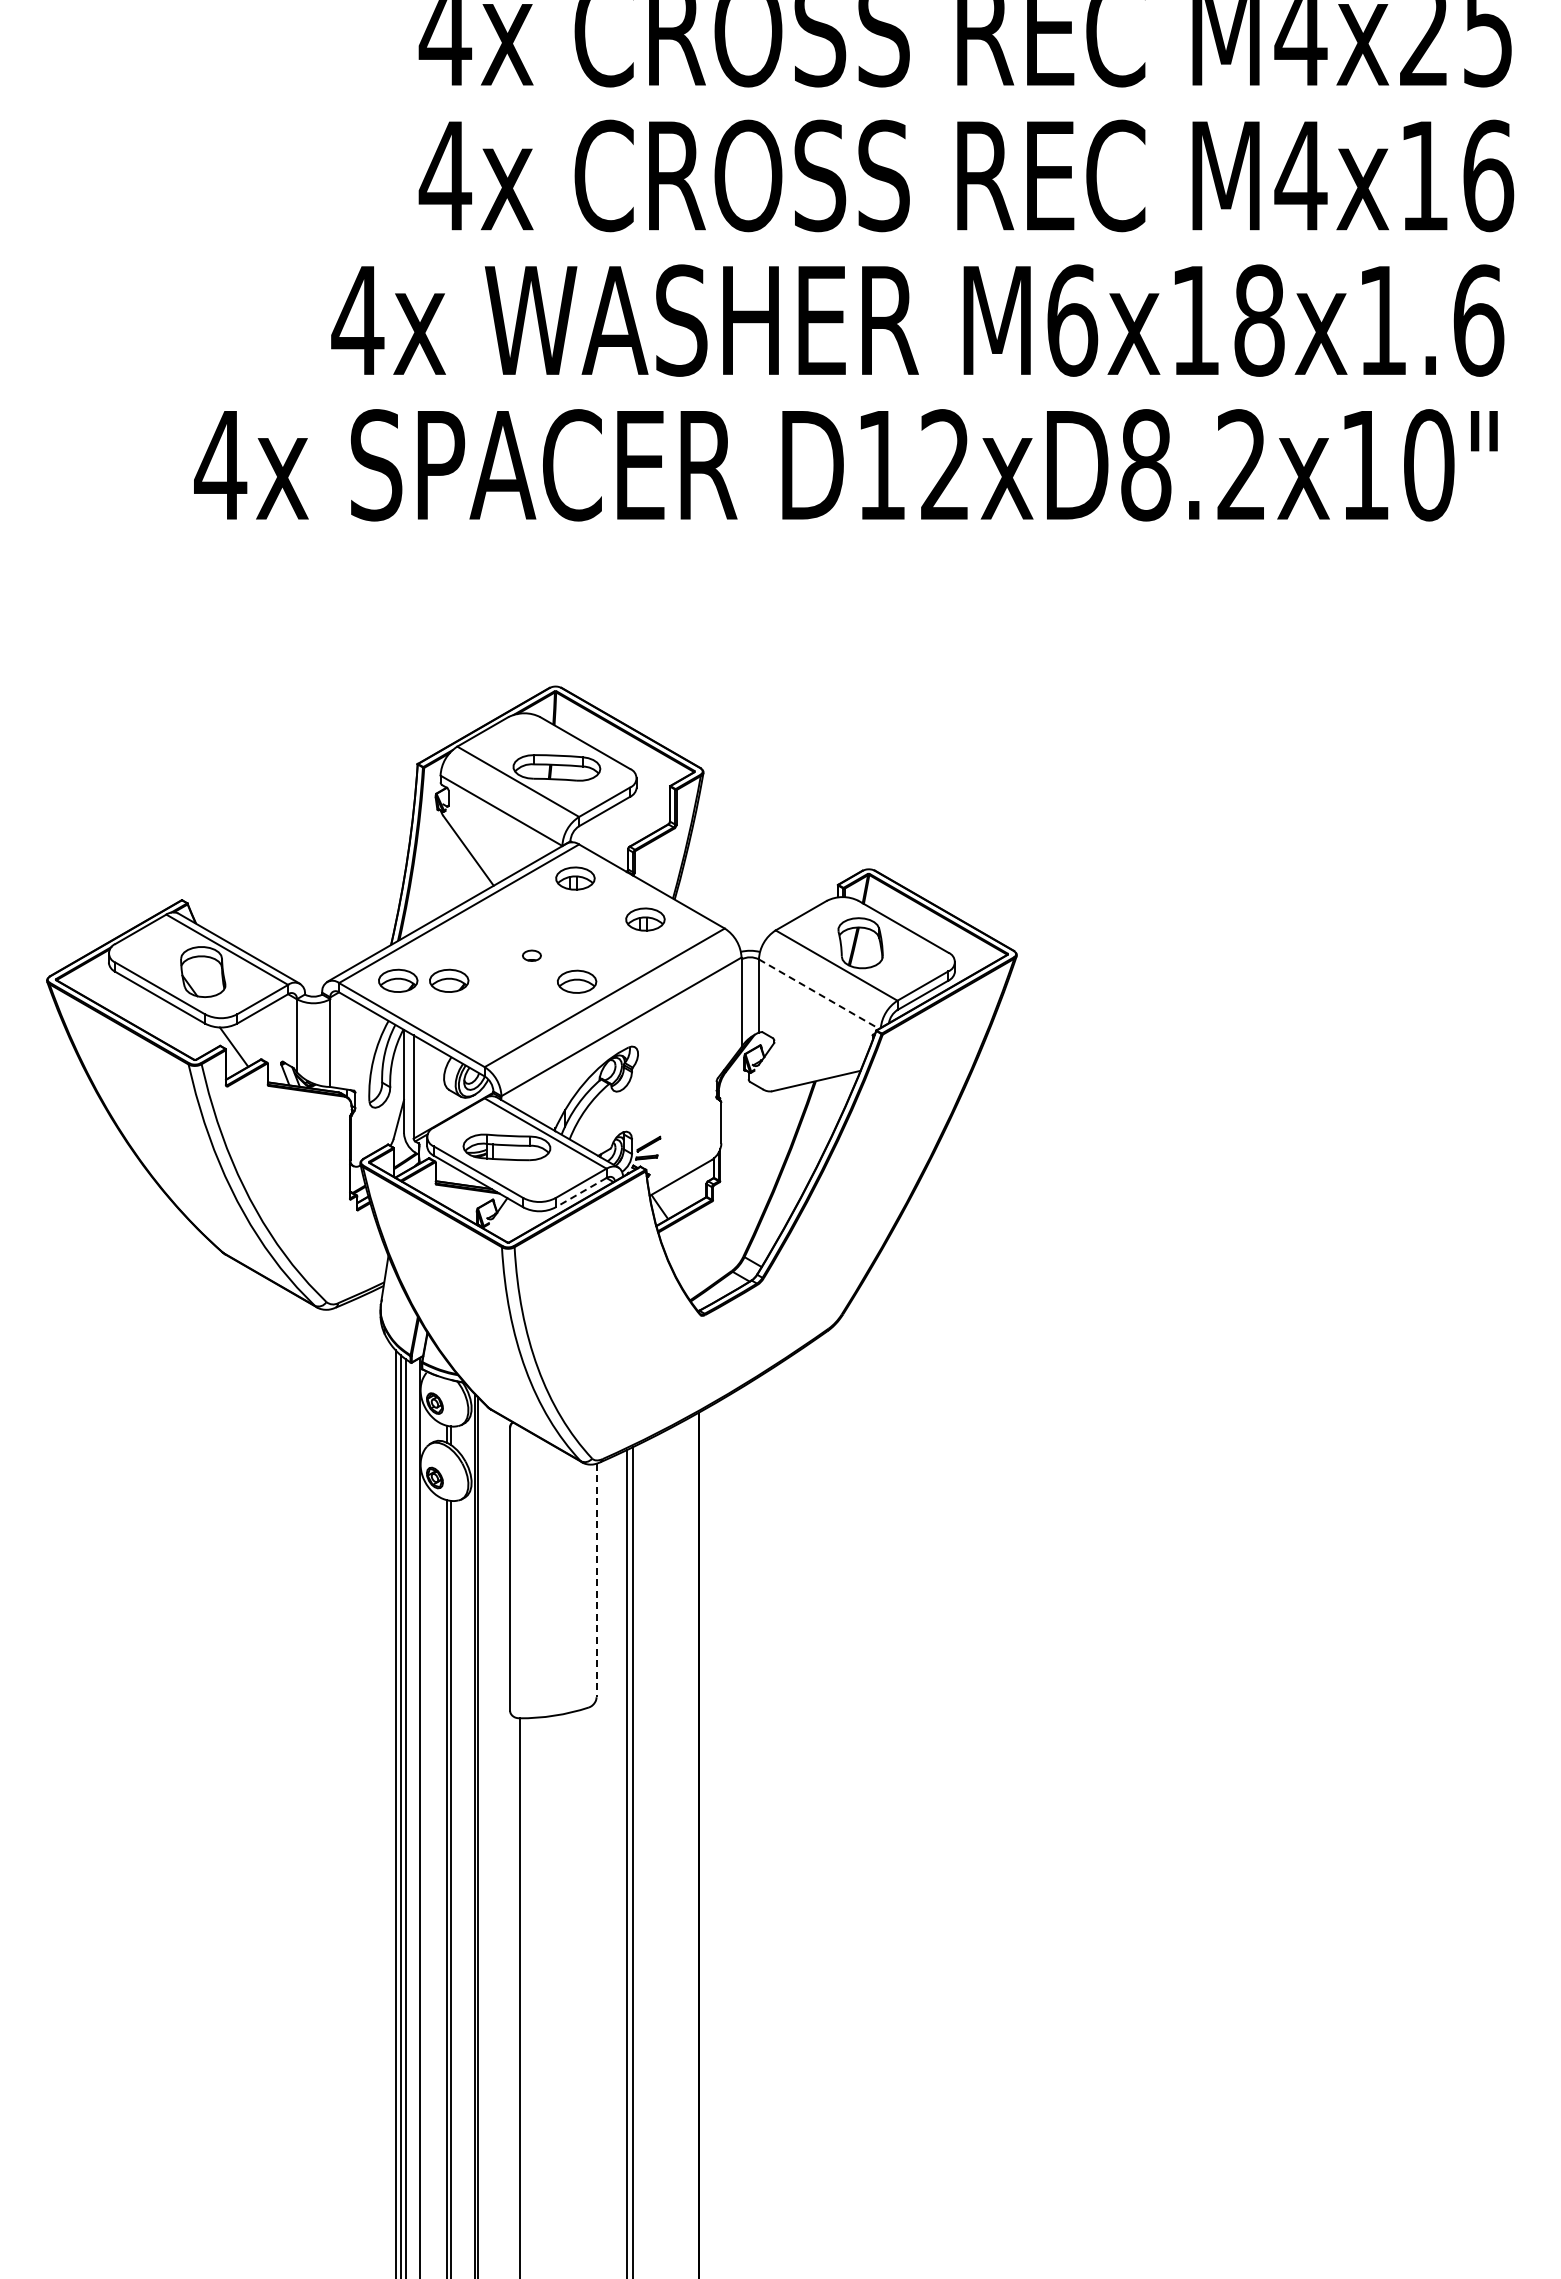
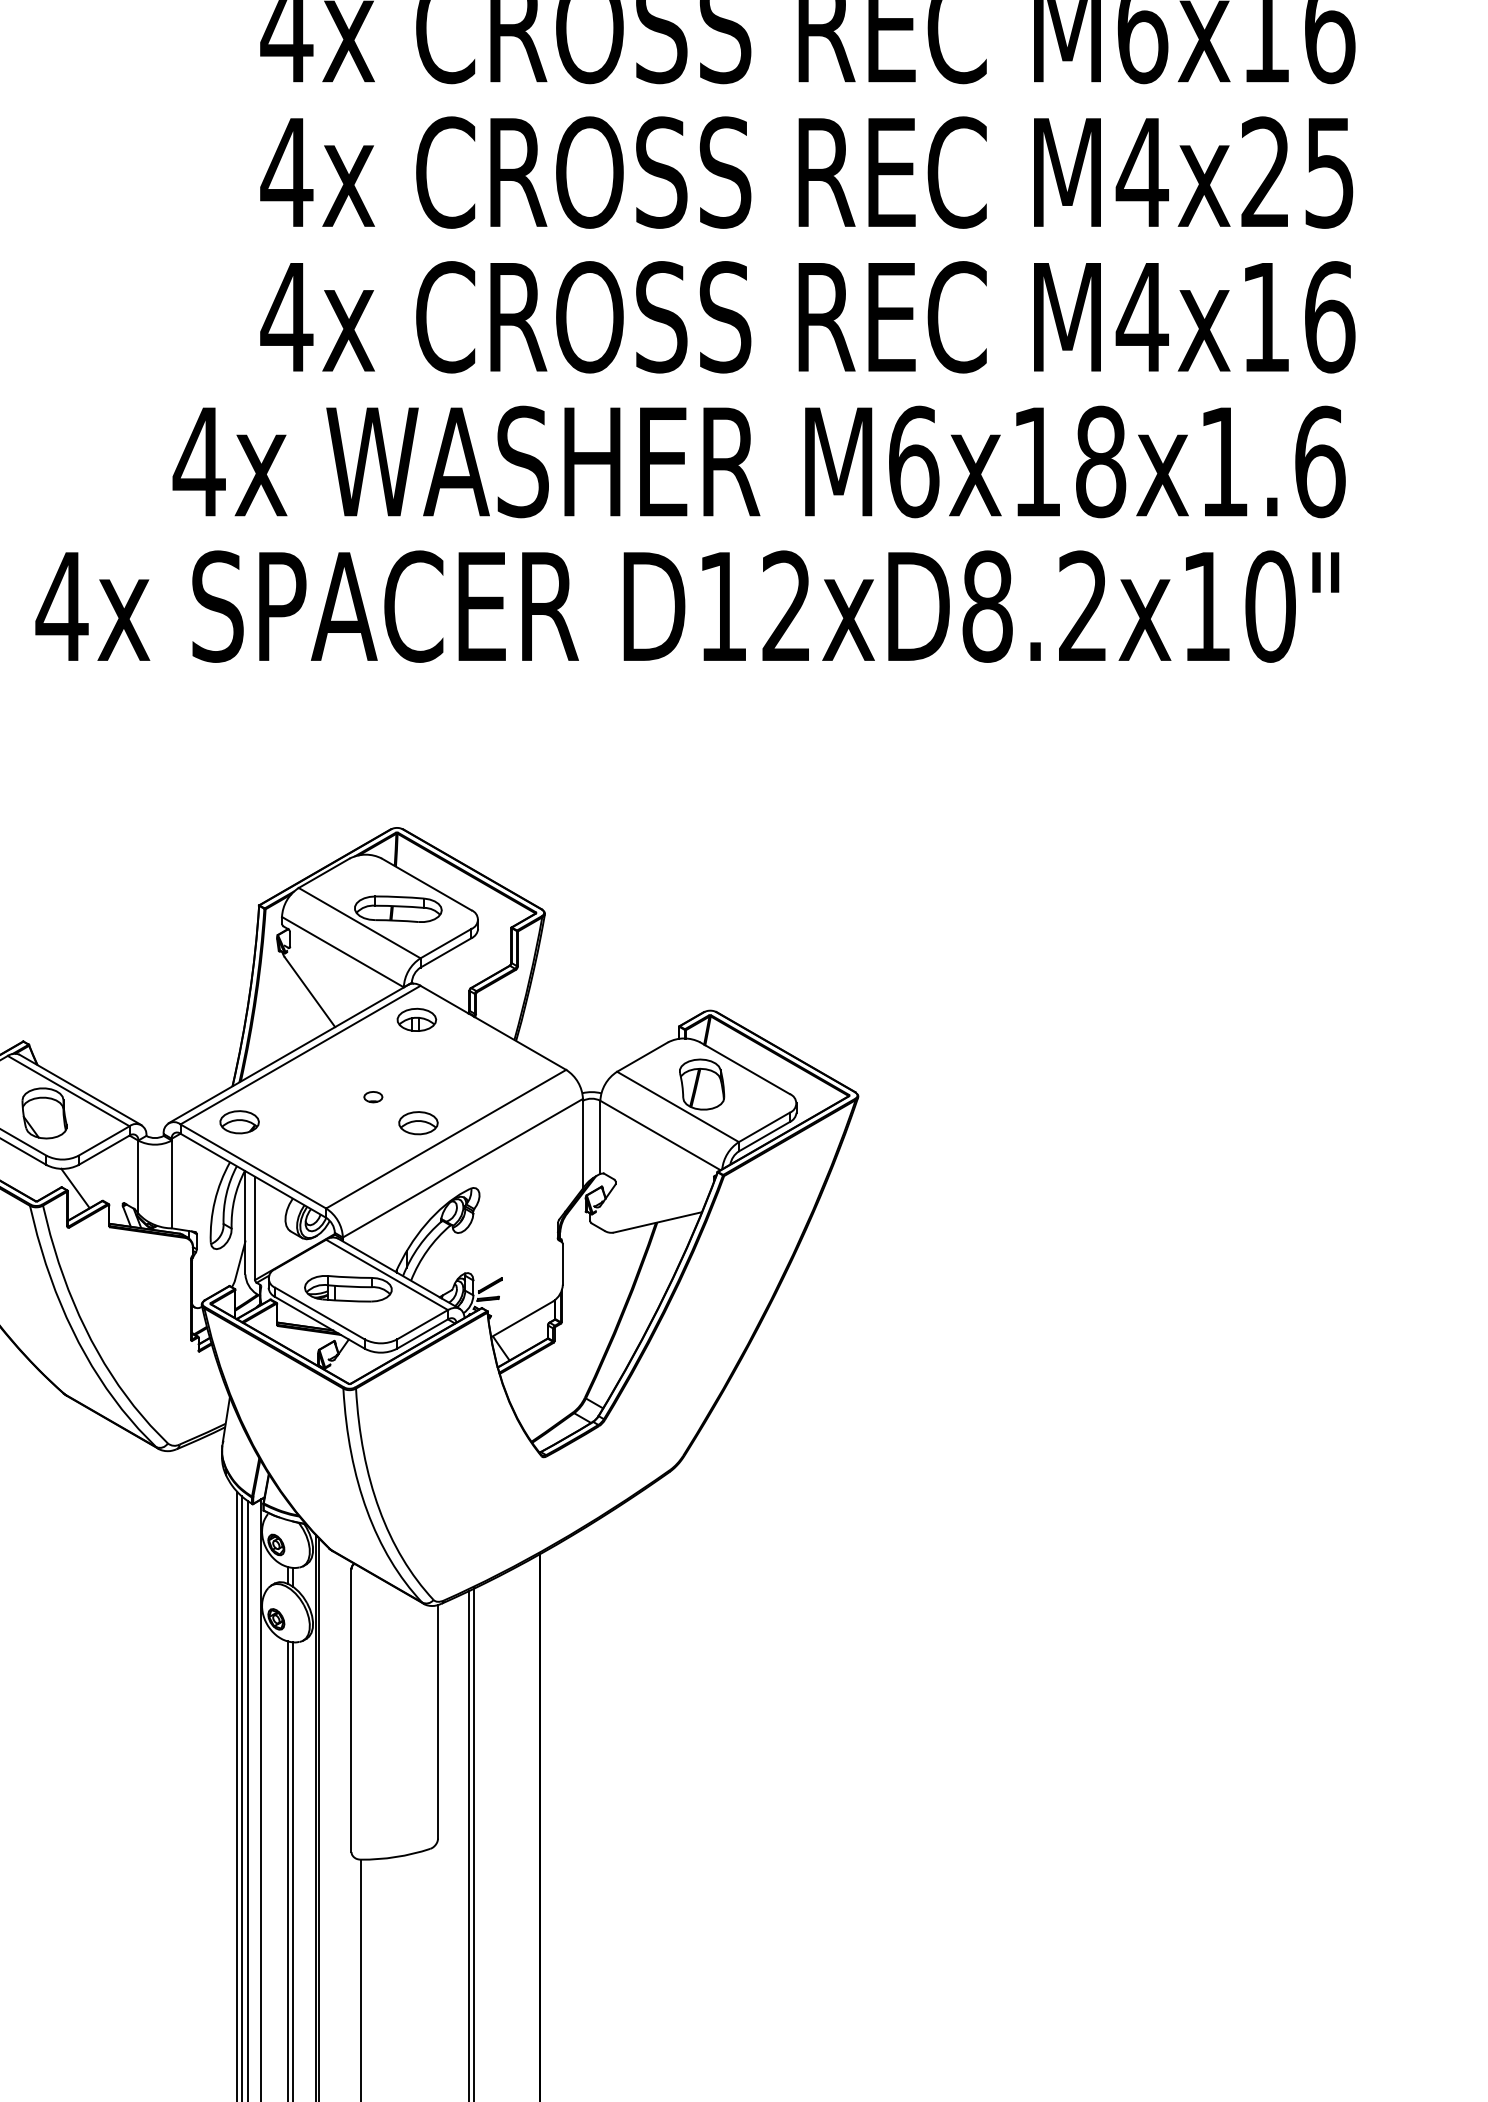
part: (645, 919) -> (486, 1060), removed
part: (449, 980) -> (290, 1121), removed
line: (819, 994) -> (660, 1135), dashed -> solid
line: (580, 1192) -> (421, 1333), dashed -> solid
line: (596, 1580) -> (437, 1721), dashed -> solid

